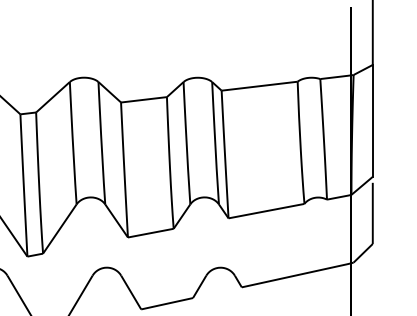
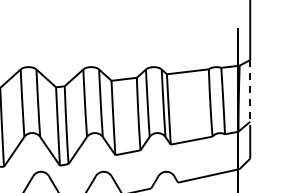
line: (373, 120) -> (250, 90), solid -> dashed

